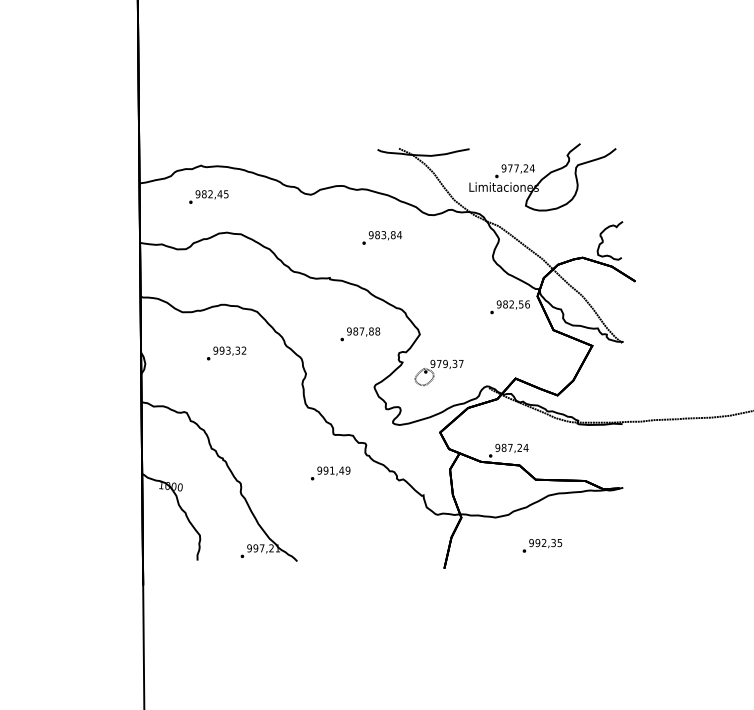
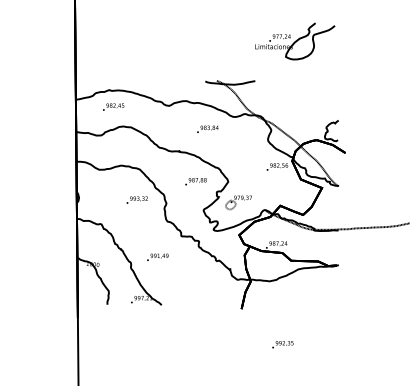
part: (543, 177) -> (295, 41), moved
text: (225, 352) -> (136, 199), moved
text: (330, 471) -> (157, 256), moved
text: (541, 545) -> (282, 344), moved

